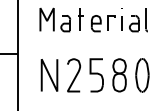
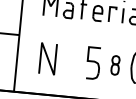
part: (74, 75) -> (72, 61), removed
part: (119, 75) -> (115, 65), size x0.6

